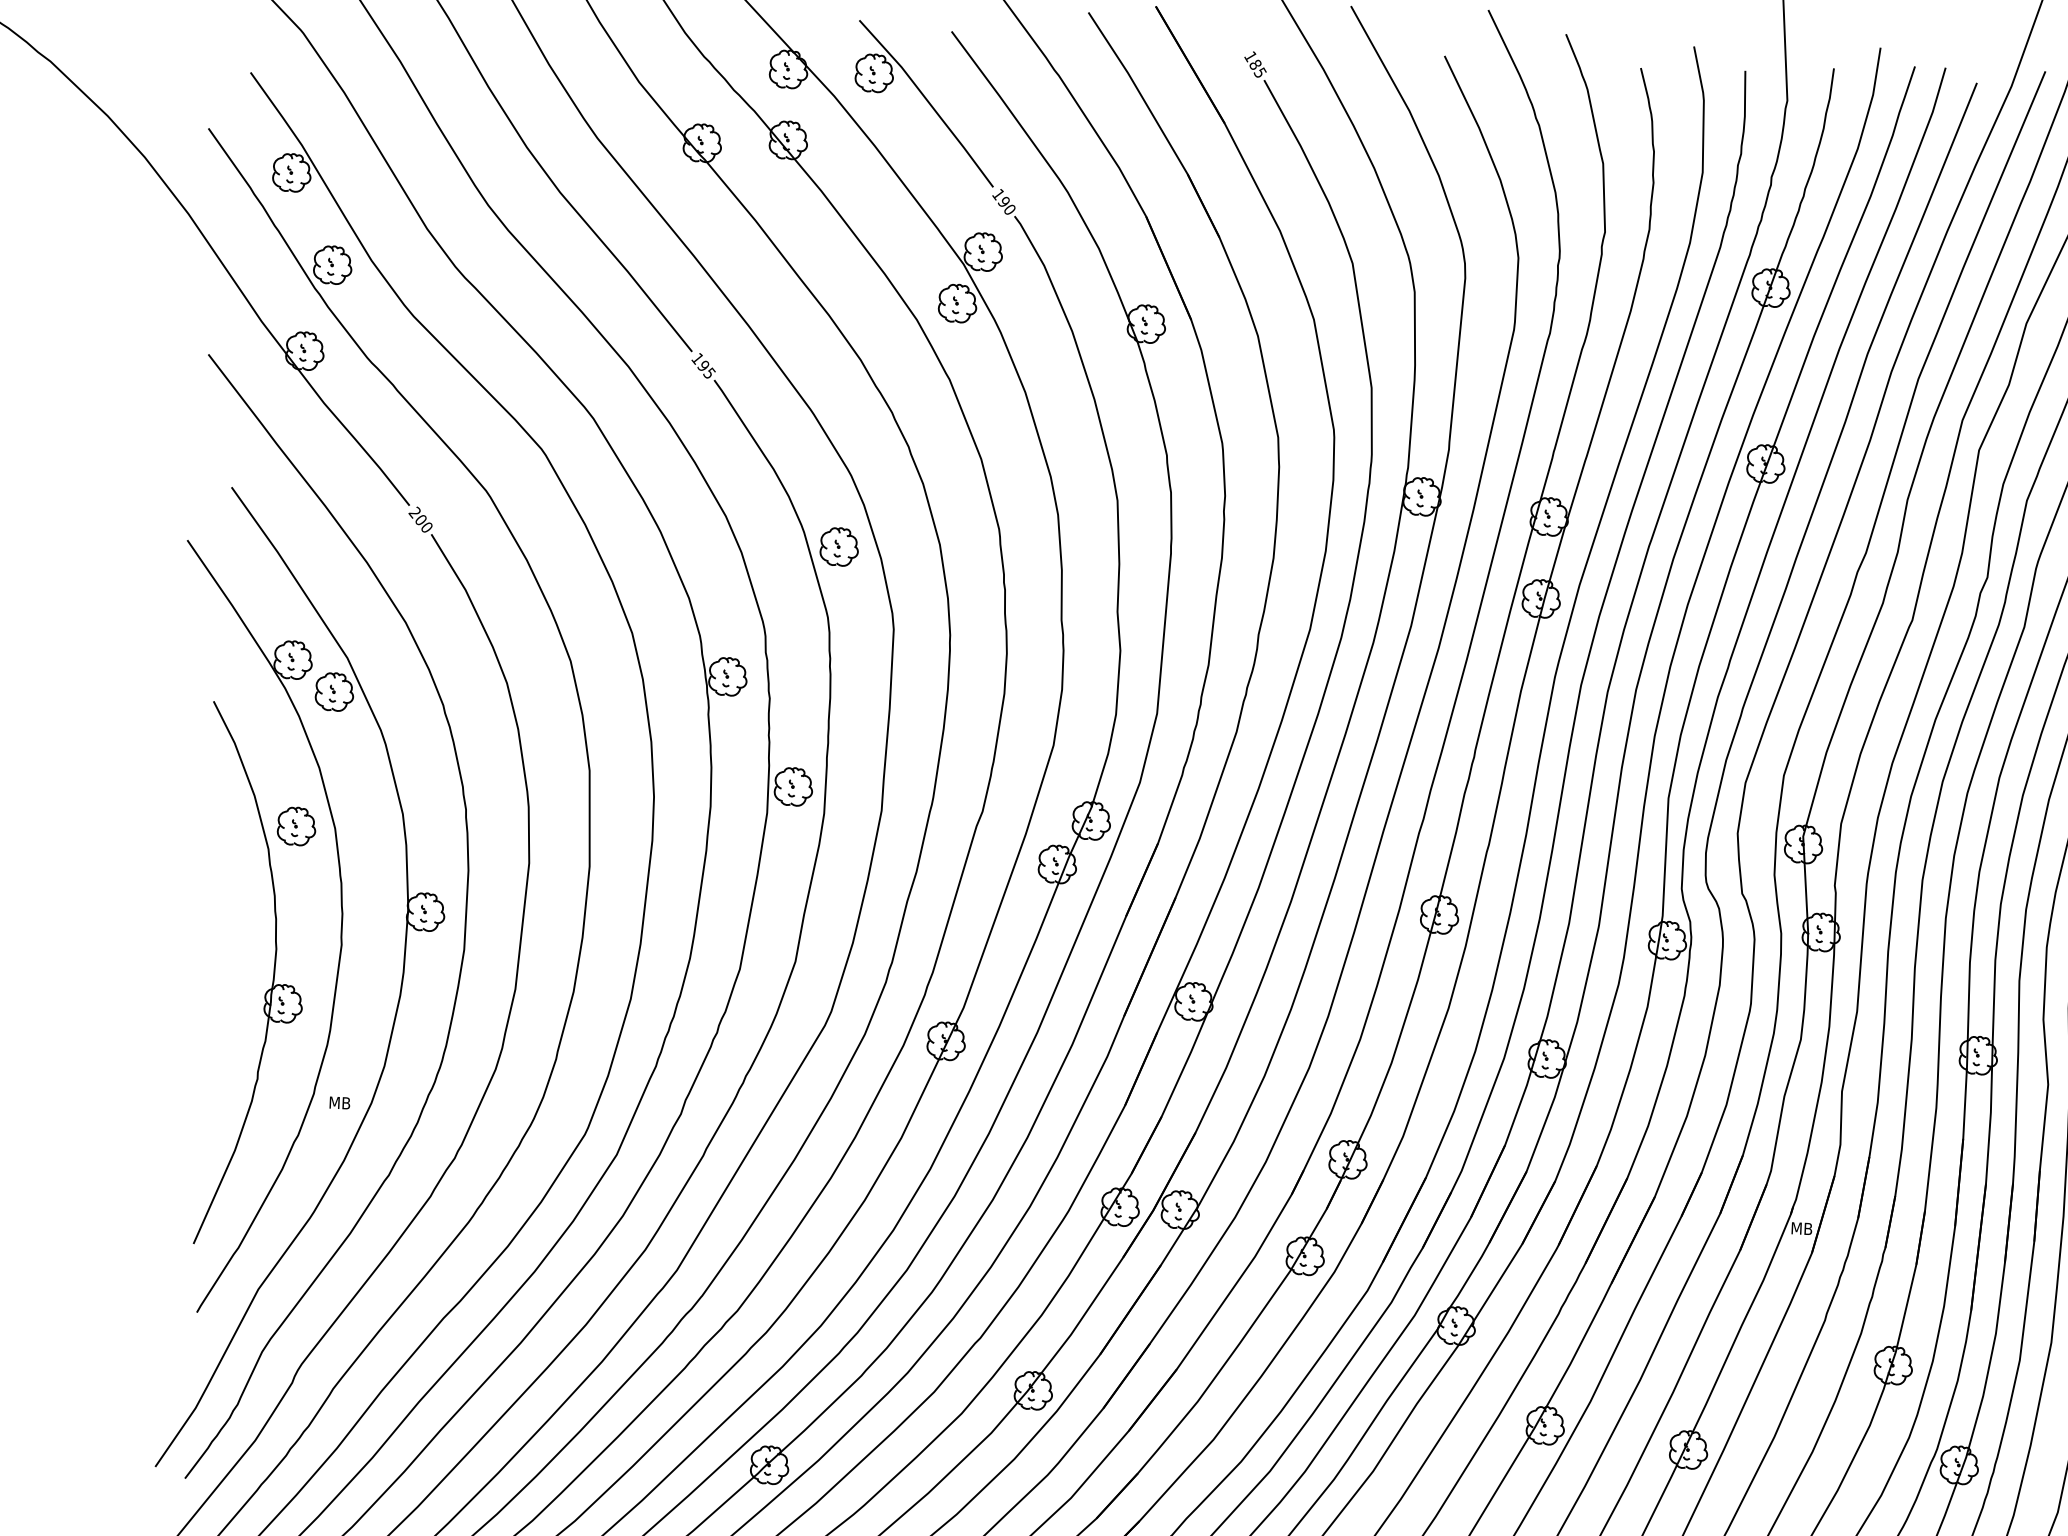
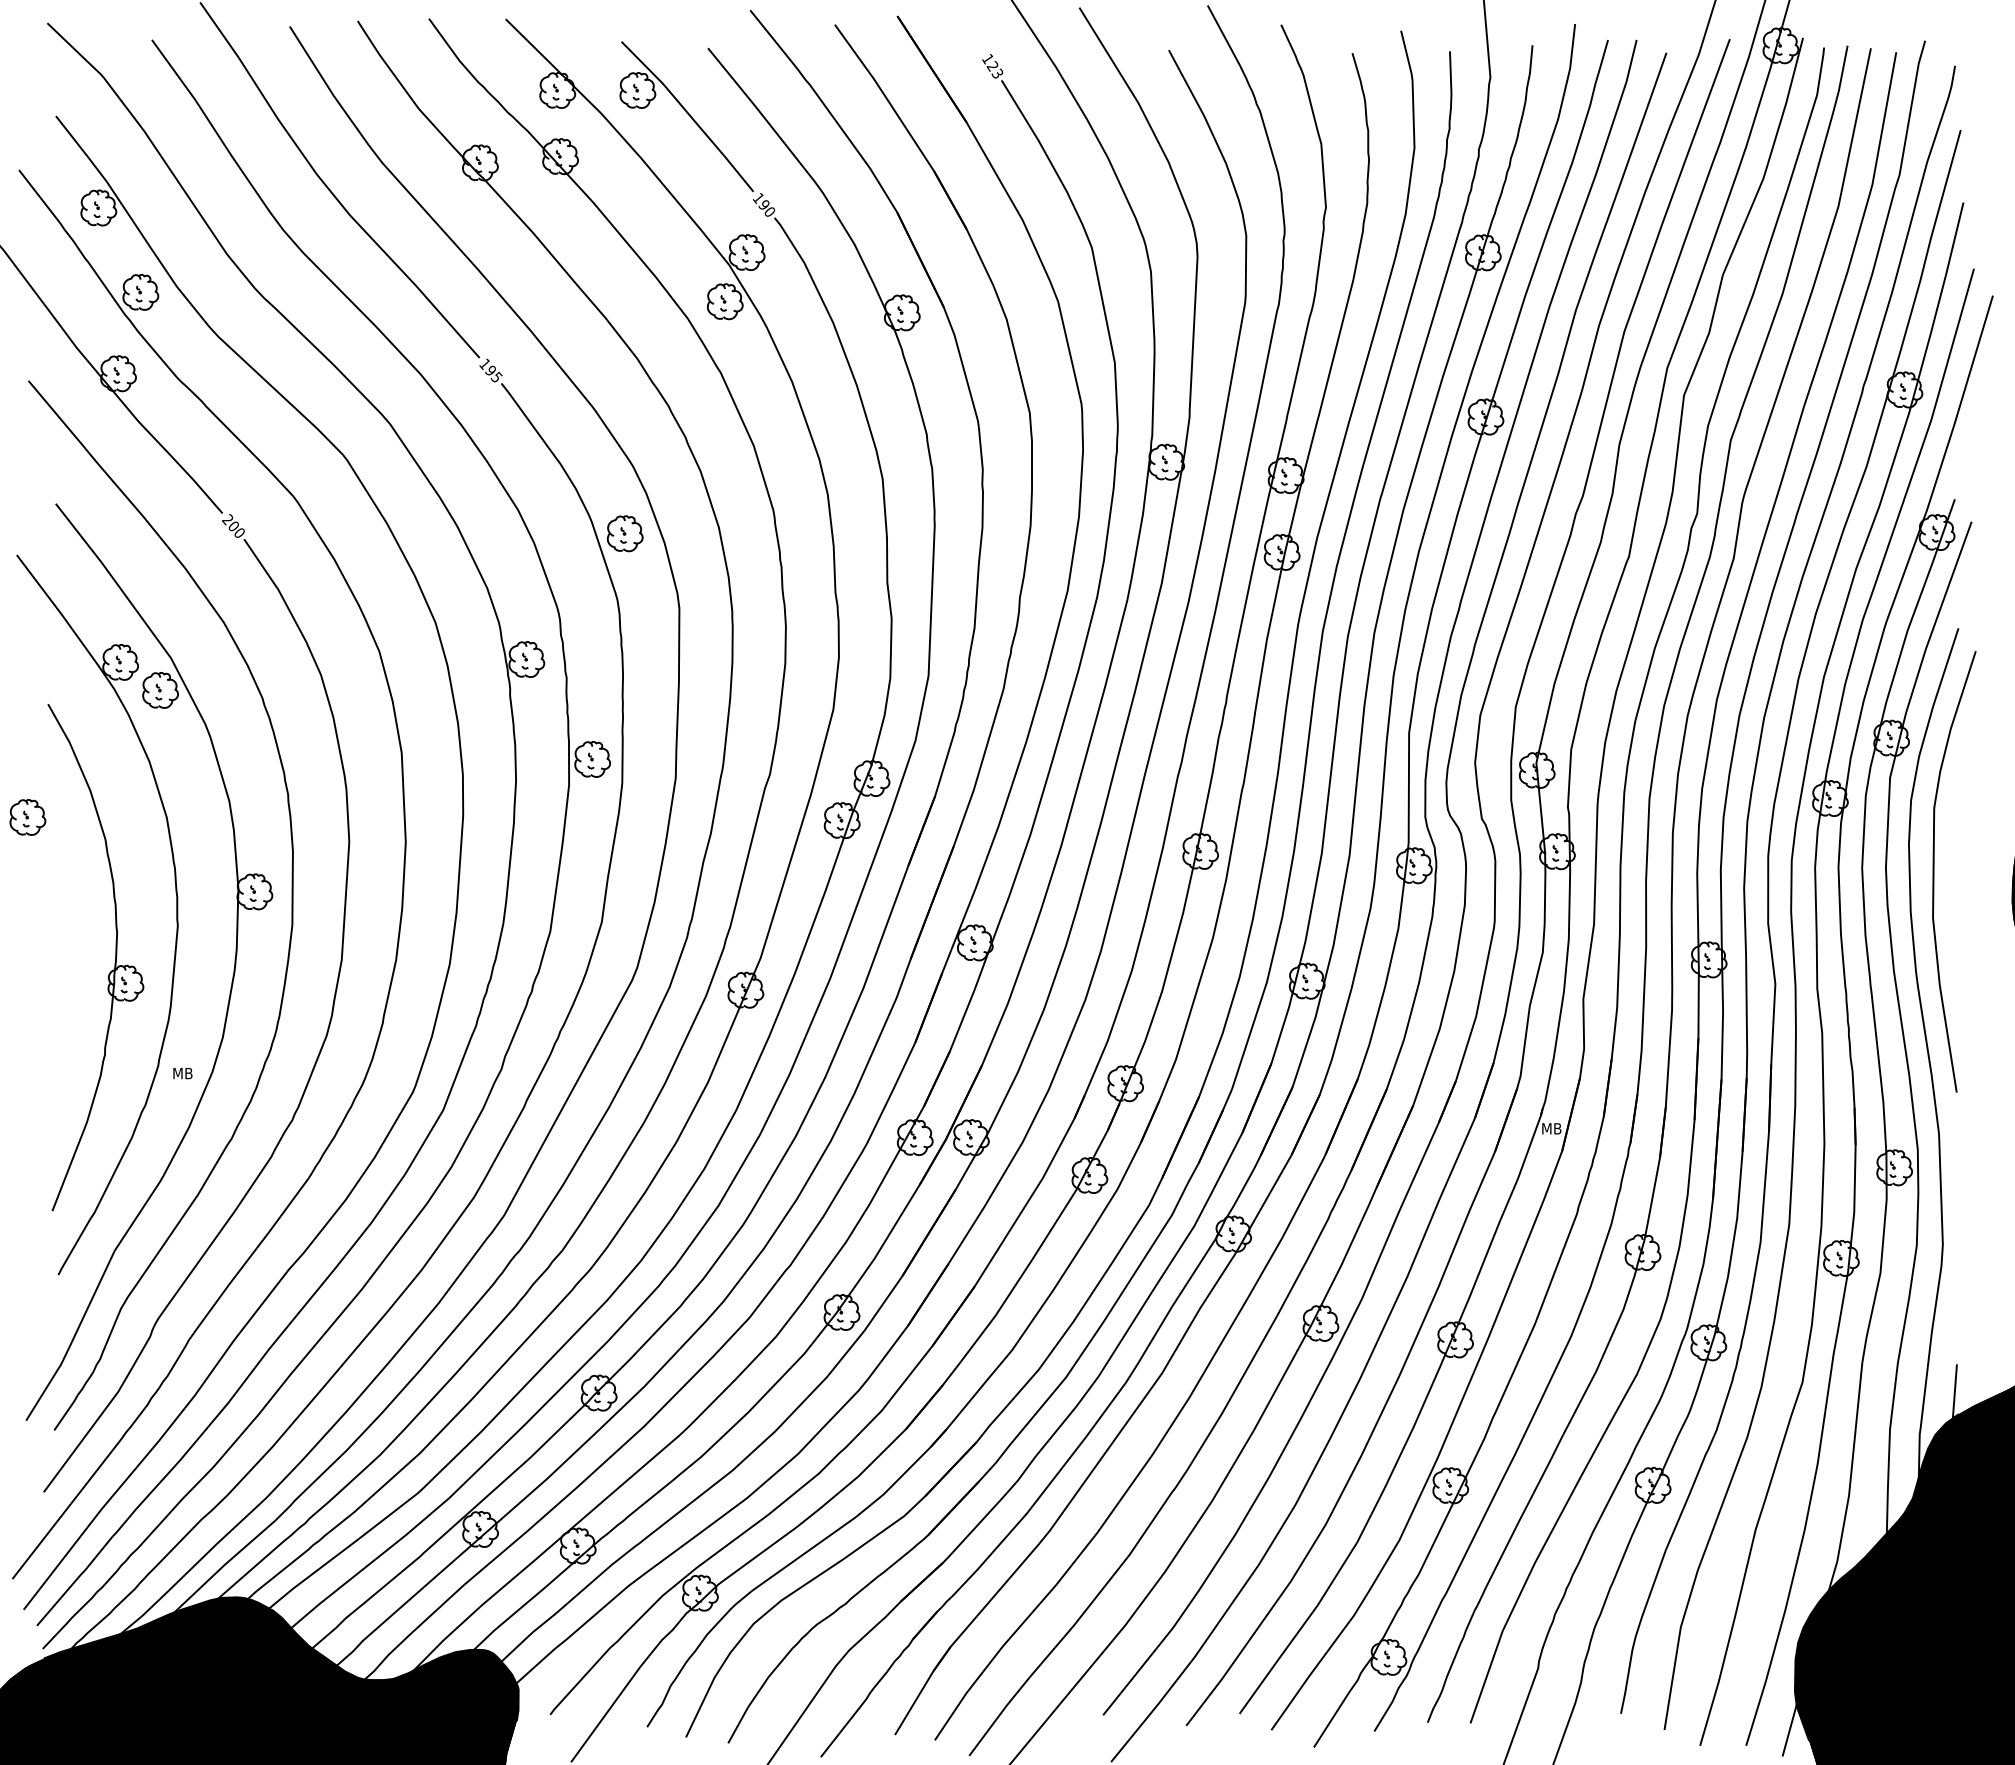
text: (1257, 68) -> (994, 69), 185 -> 123
part: (296, 826) -> (27, 817), moved

